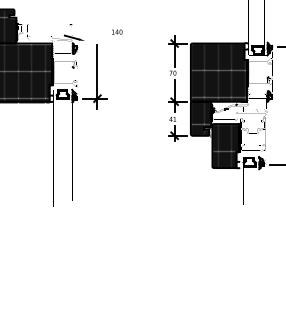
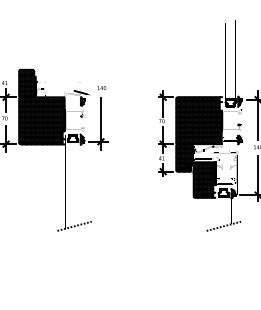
text: (116, 31) -> (101, 87), moved
line: (64, 202) -> (74, 225), added
line: (249, 202) -> (223, 225), added

